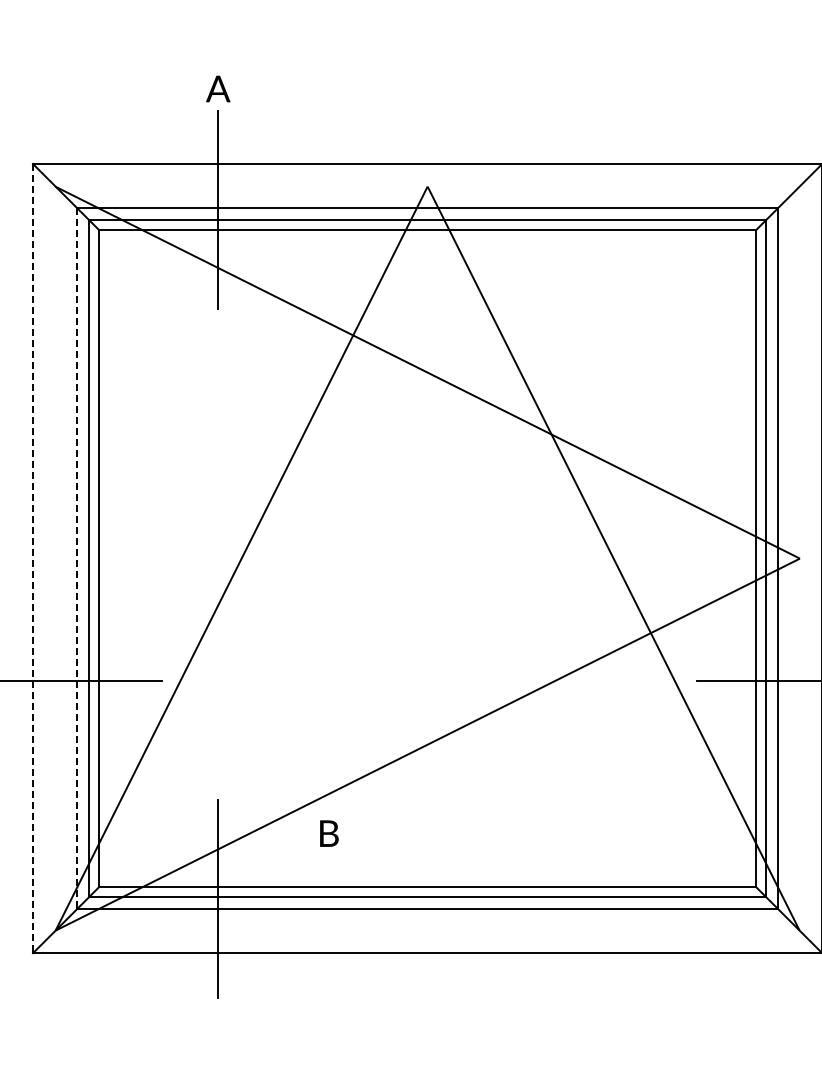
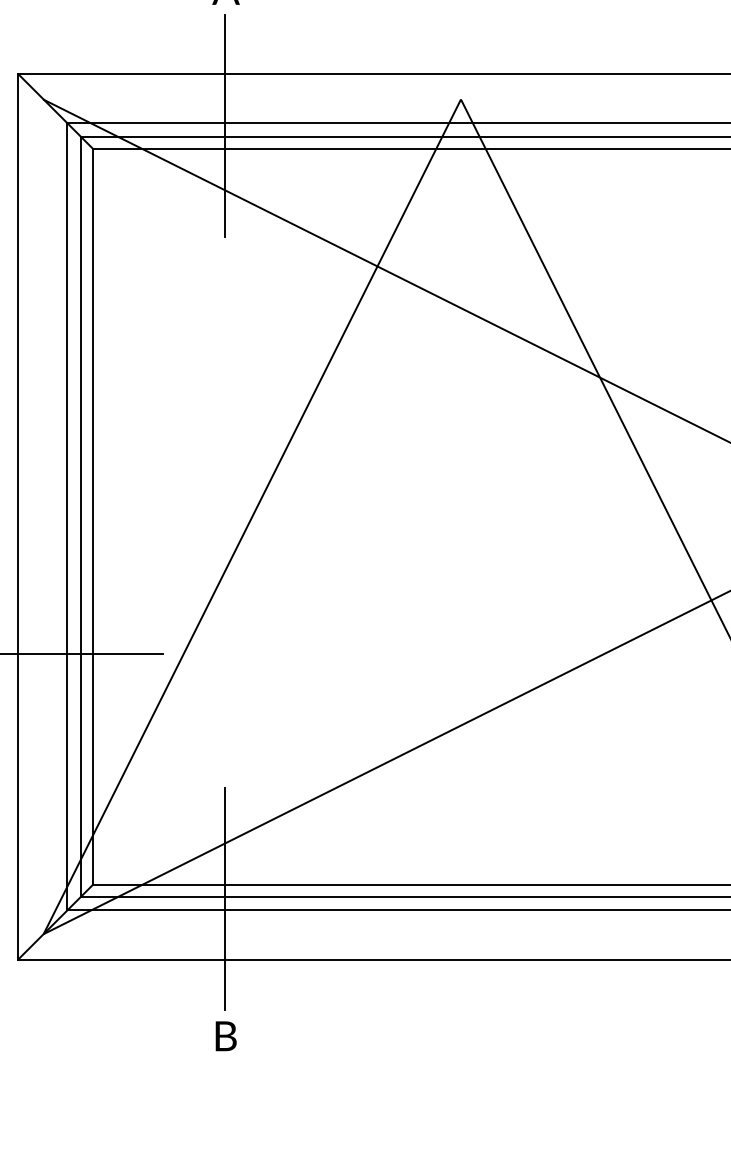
line: (33, 558) -> (18, 516), dashed -> solid
line: (76, 558) -> (67, 516), dashed -> solid
text: (329, 833) -> (226, 1036), moved

